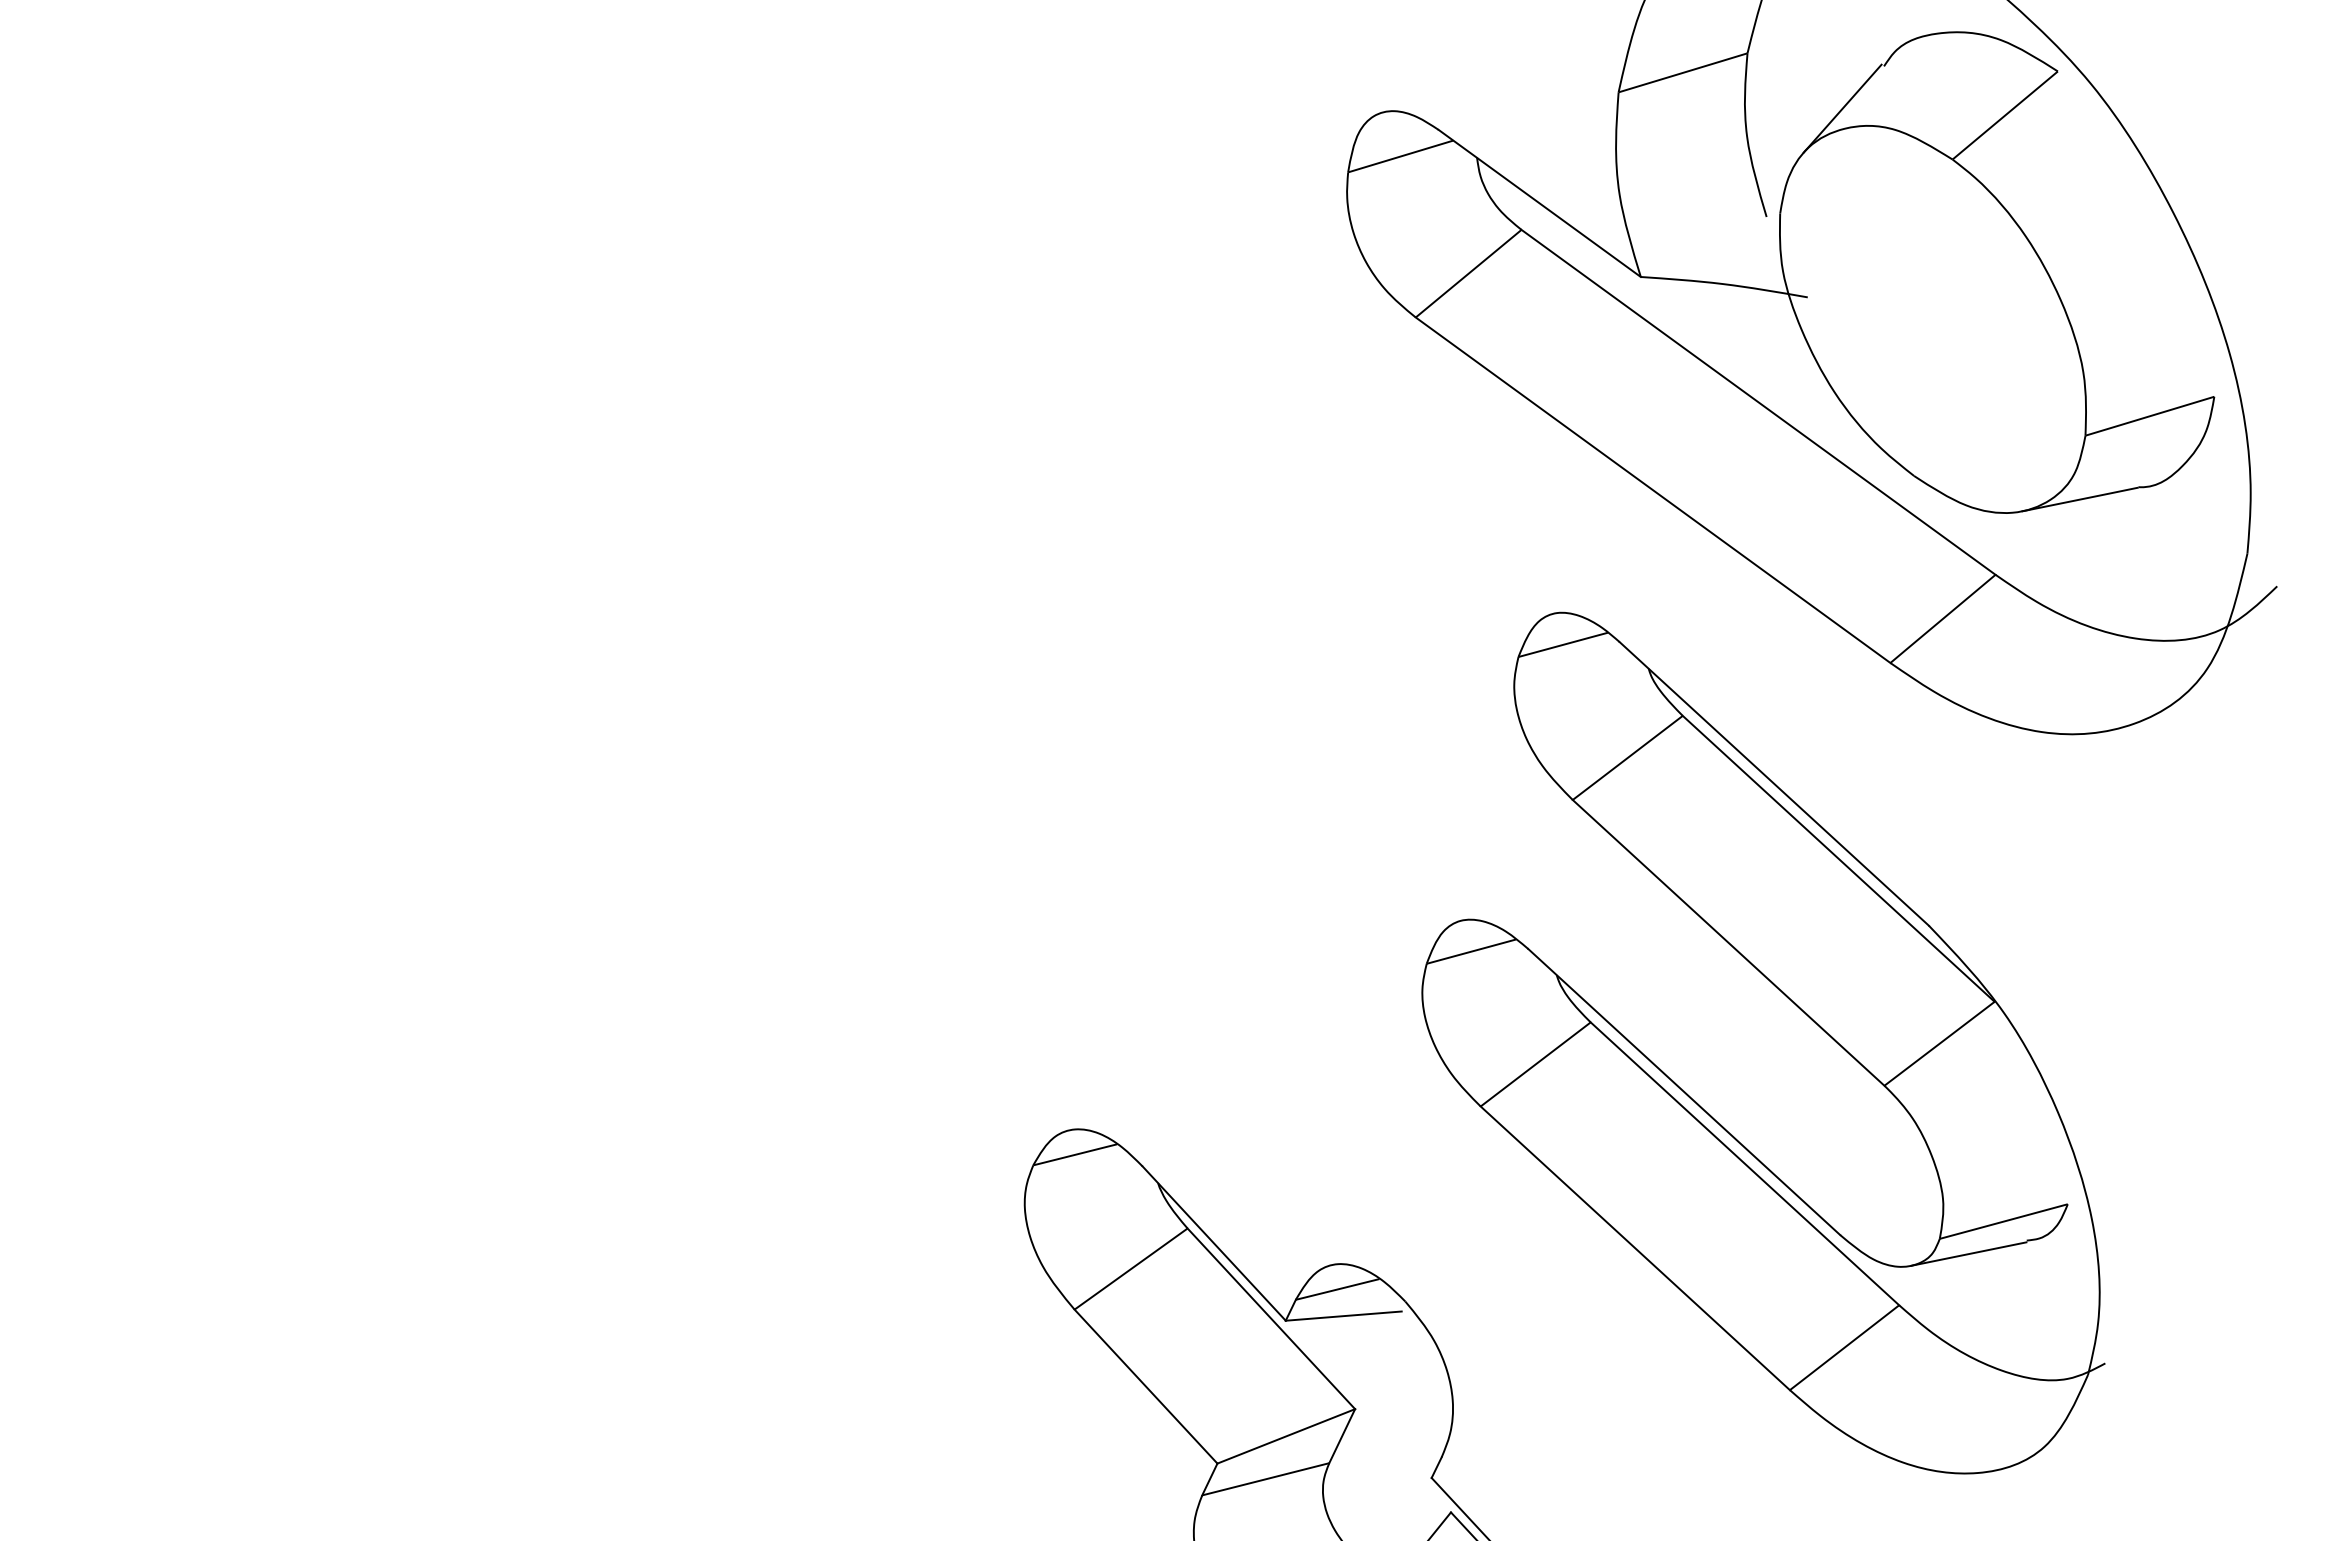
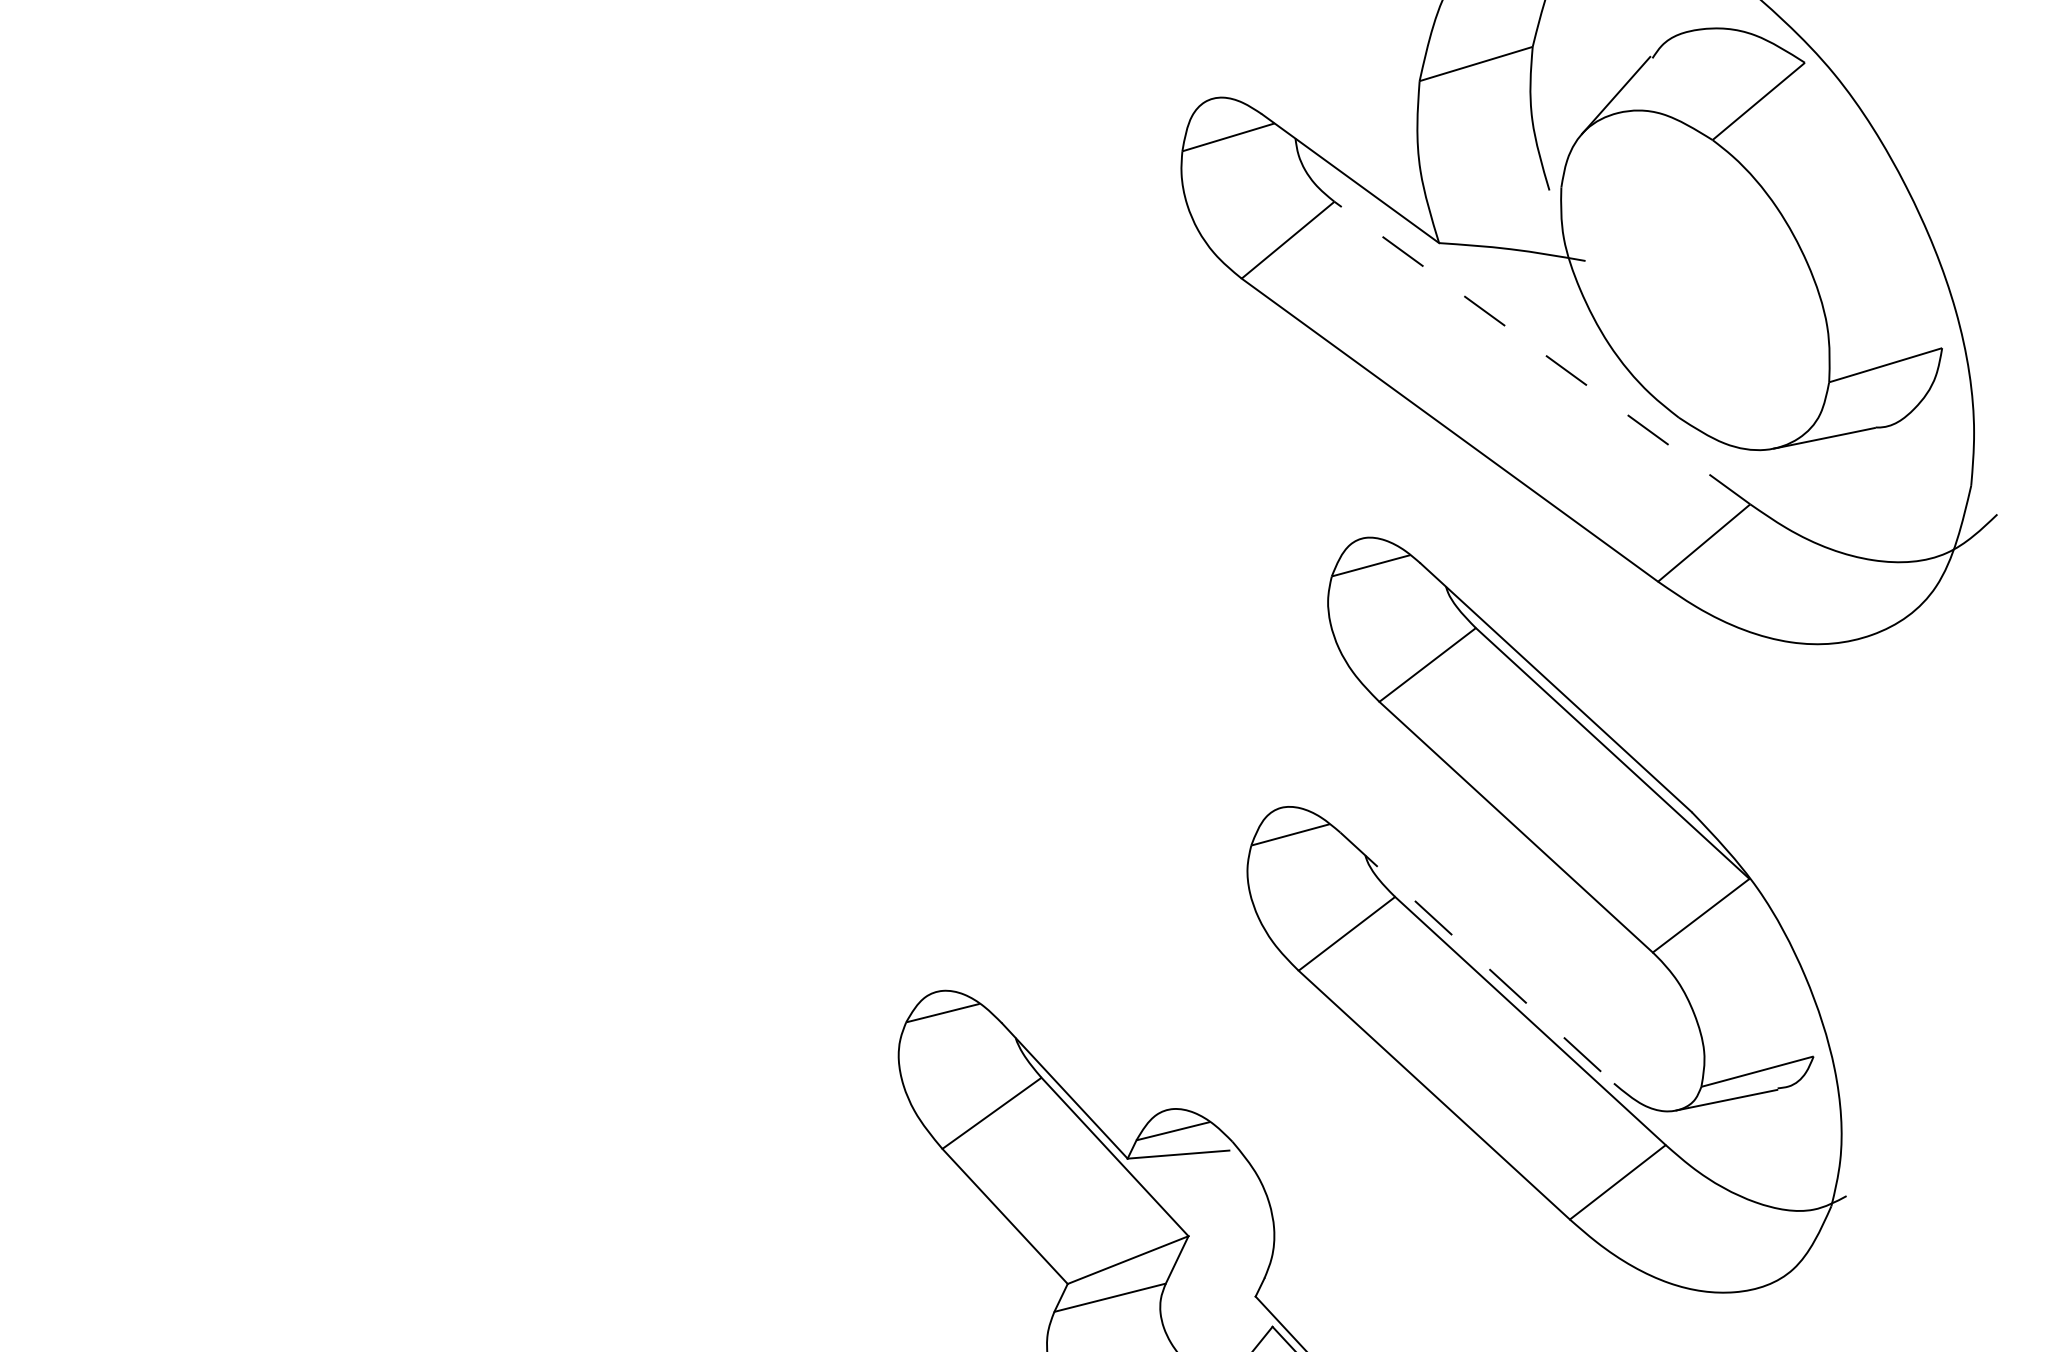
line: (1758, 402) -> (1542, 353), solid -> dashed
line: (1684, 1092) -> (1477, 958), solid -> dashed

